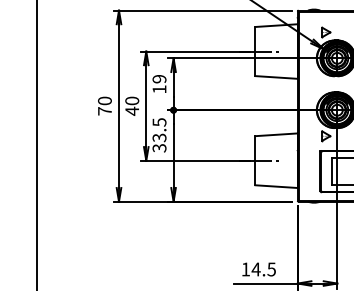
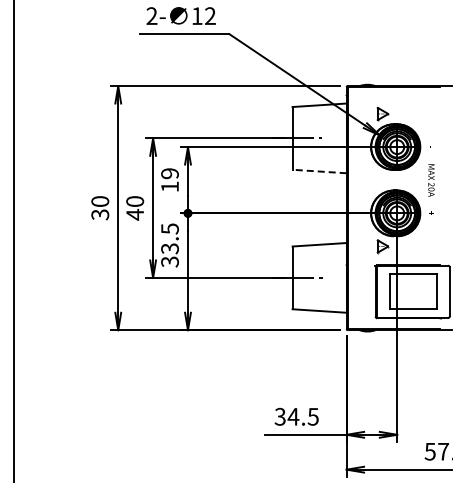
line: (276, 77) -> (319, 171), solid -> dashed
text: (105, 111) -> (100, 214), 70 -> 30
text: (245, 269) -> (279, 416), 14.5 -> 34.5

